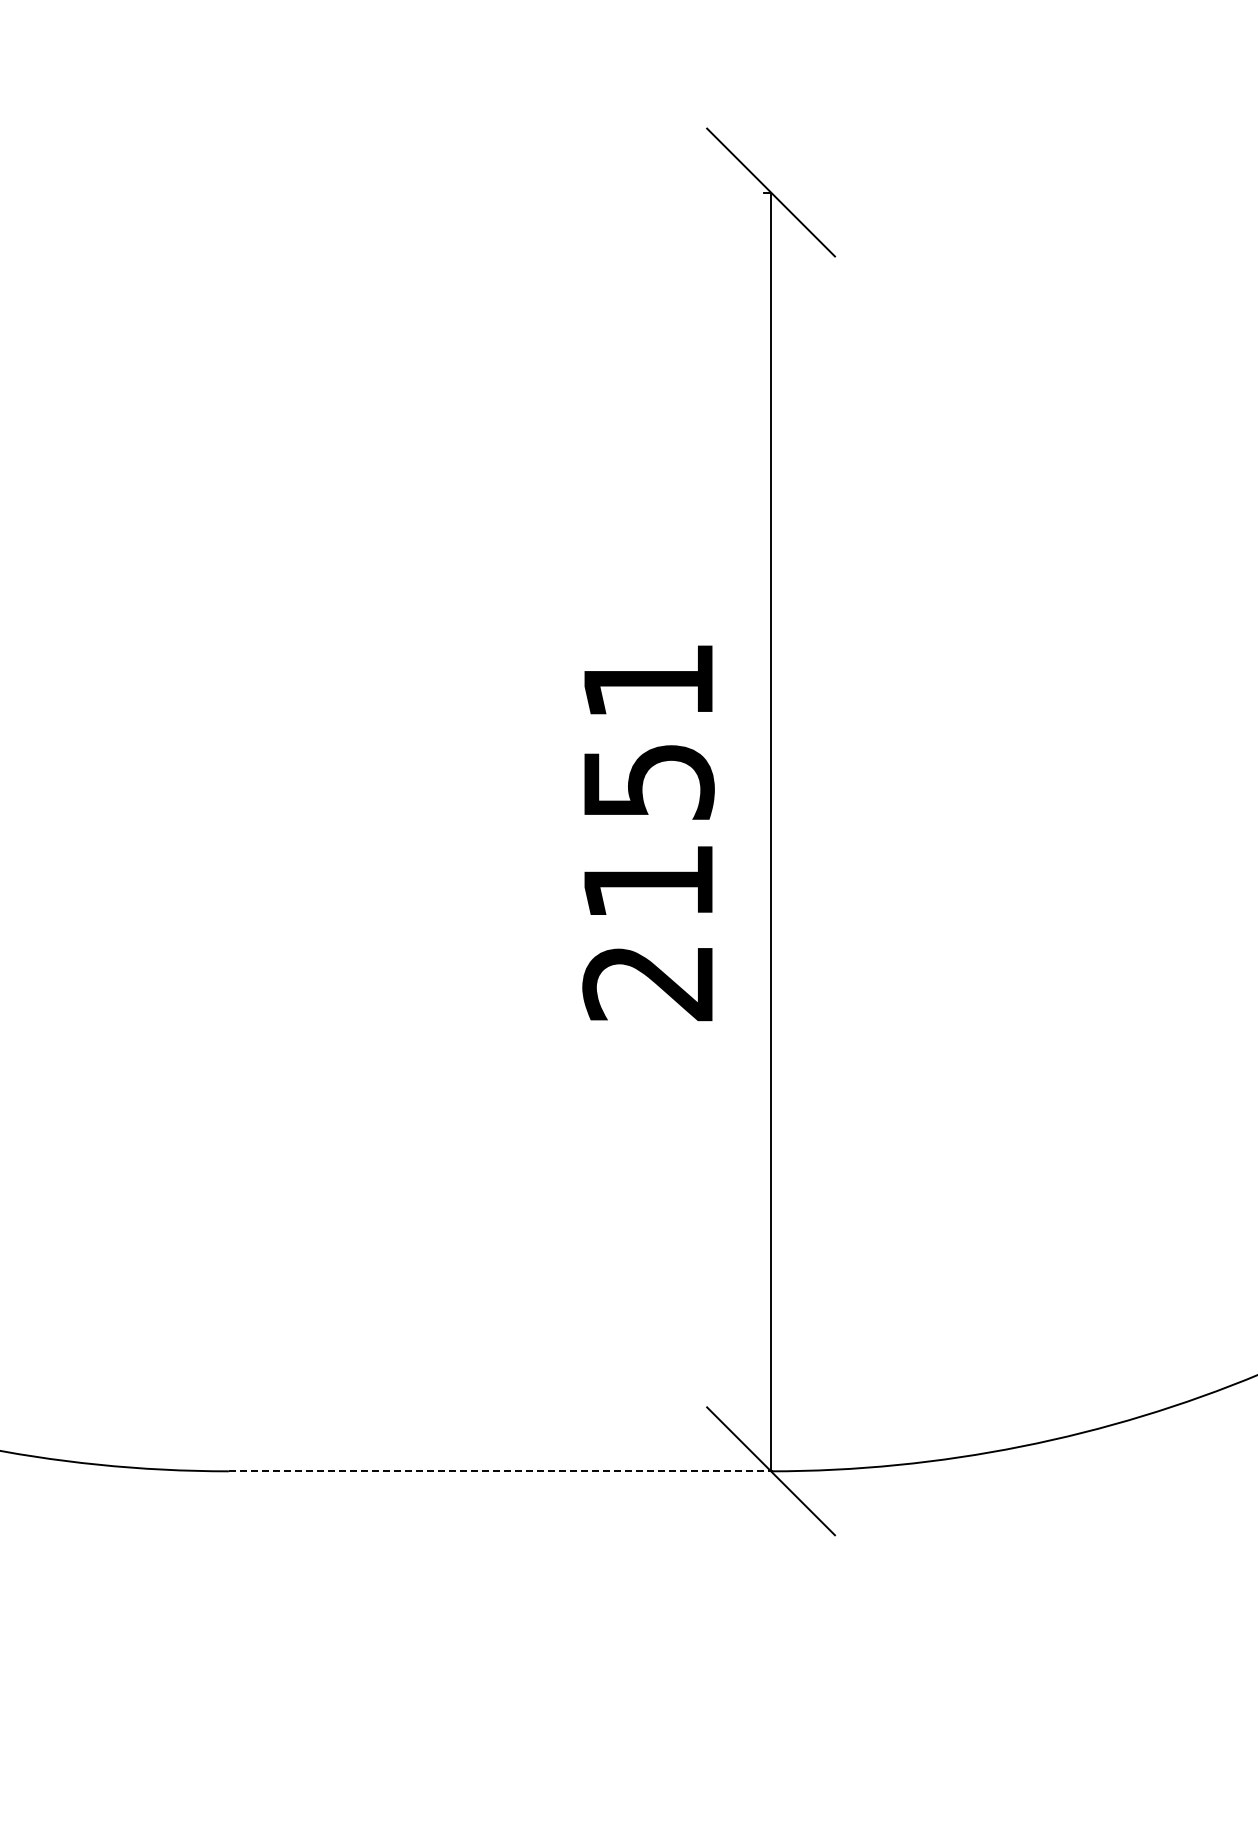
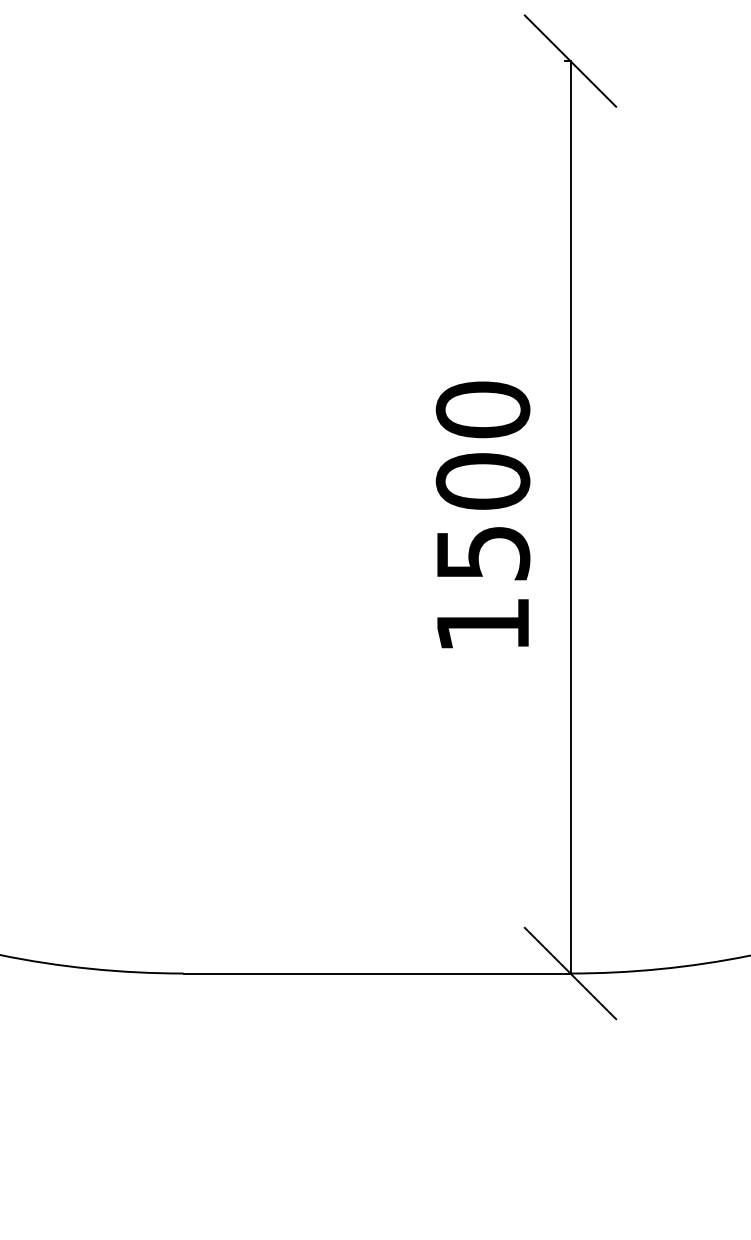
text: (648, 831) -> (483, 517), 2151 -> 1500
line: (500, 1471) -> (377, 973), dashed -> solid

